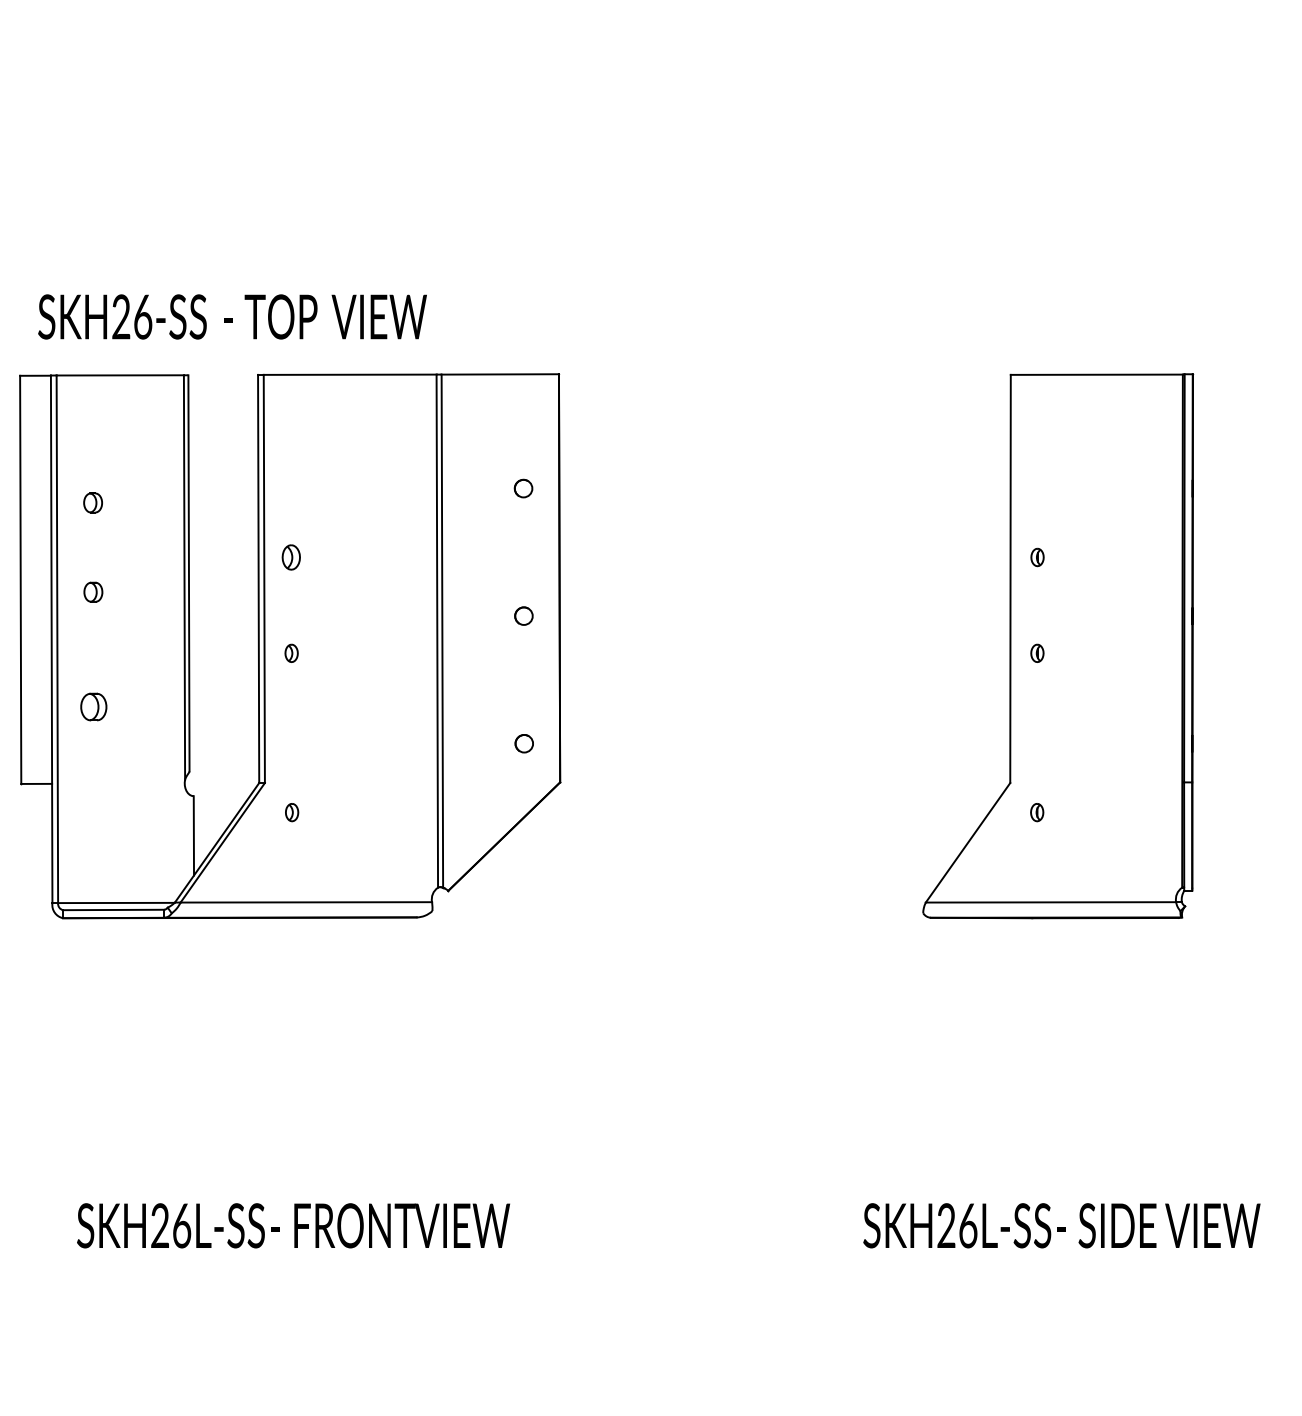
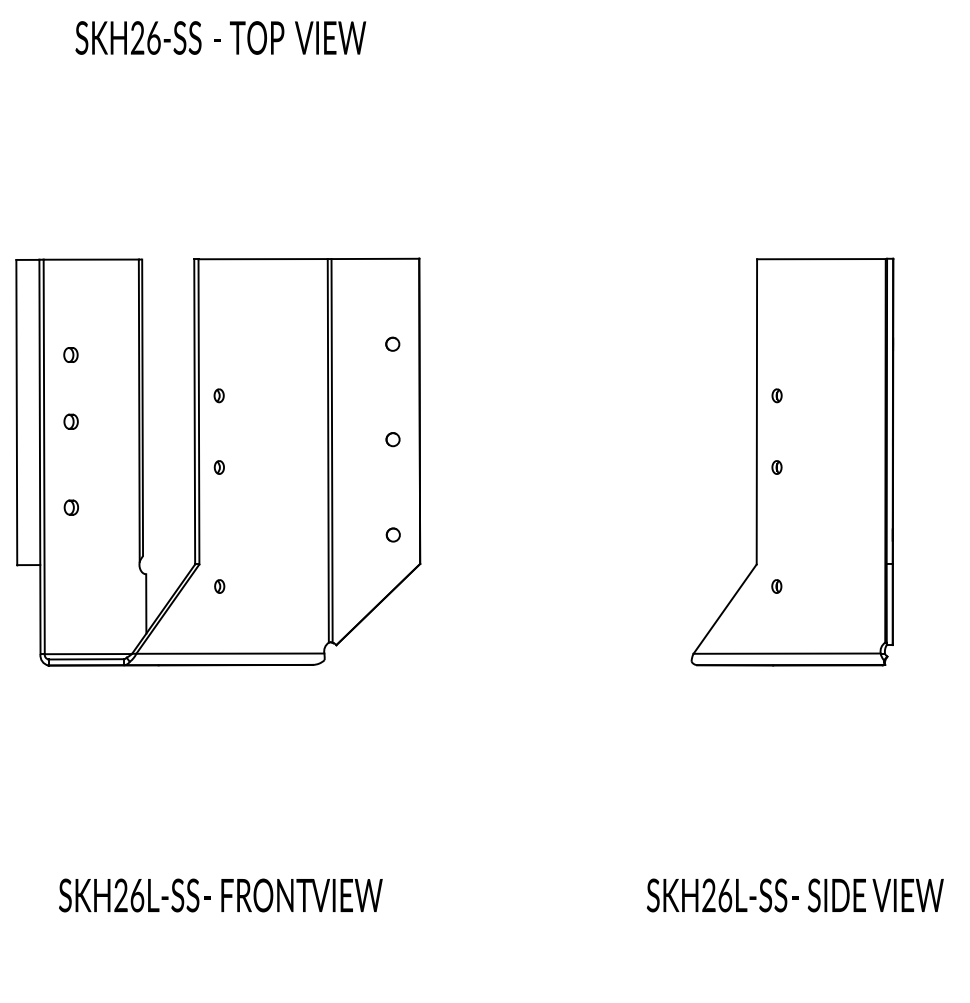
text: (232, 316) -> (220, 37), moved
part: (291, 557) -> (219, 395), size x0.71
part: (93, 706) -> (71, 507), size x0.71

